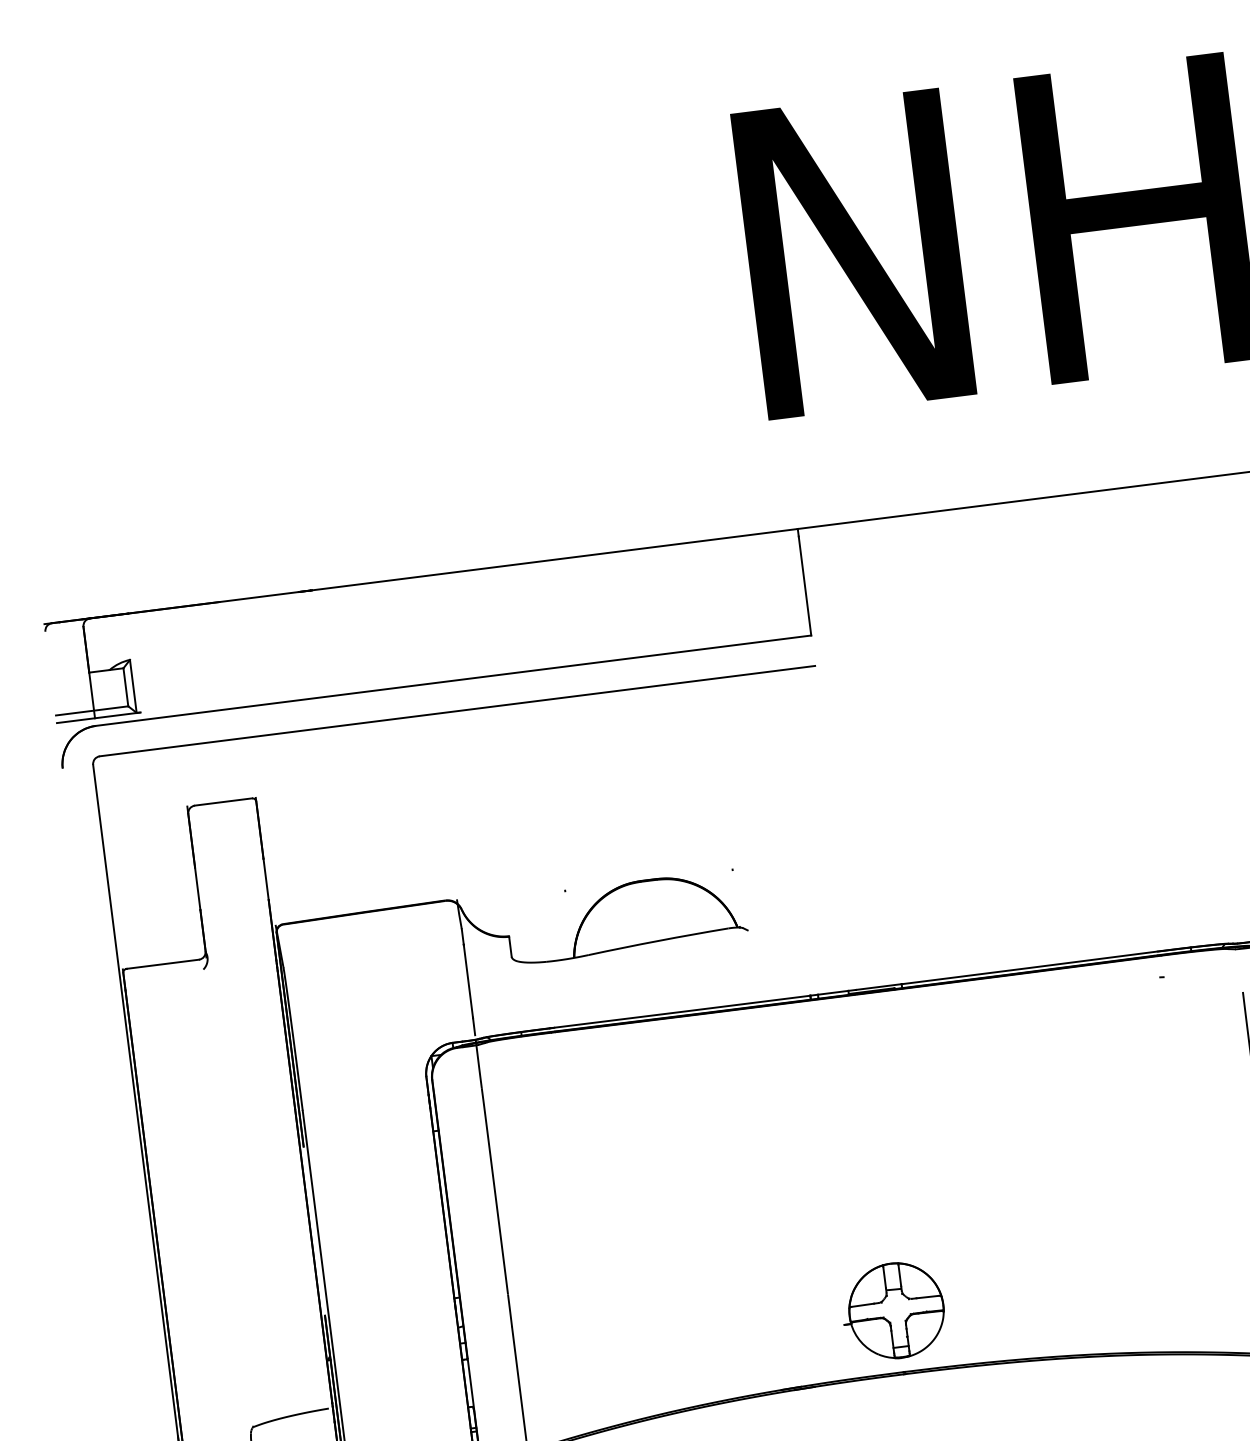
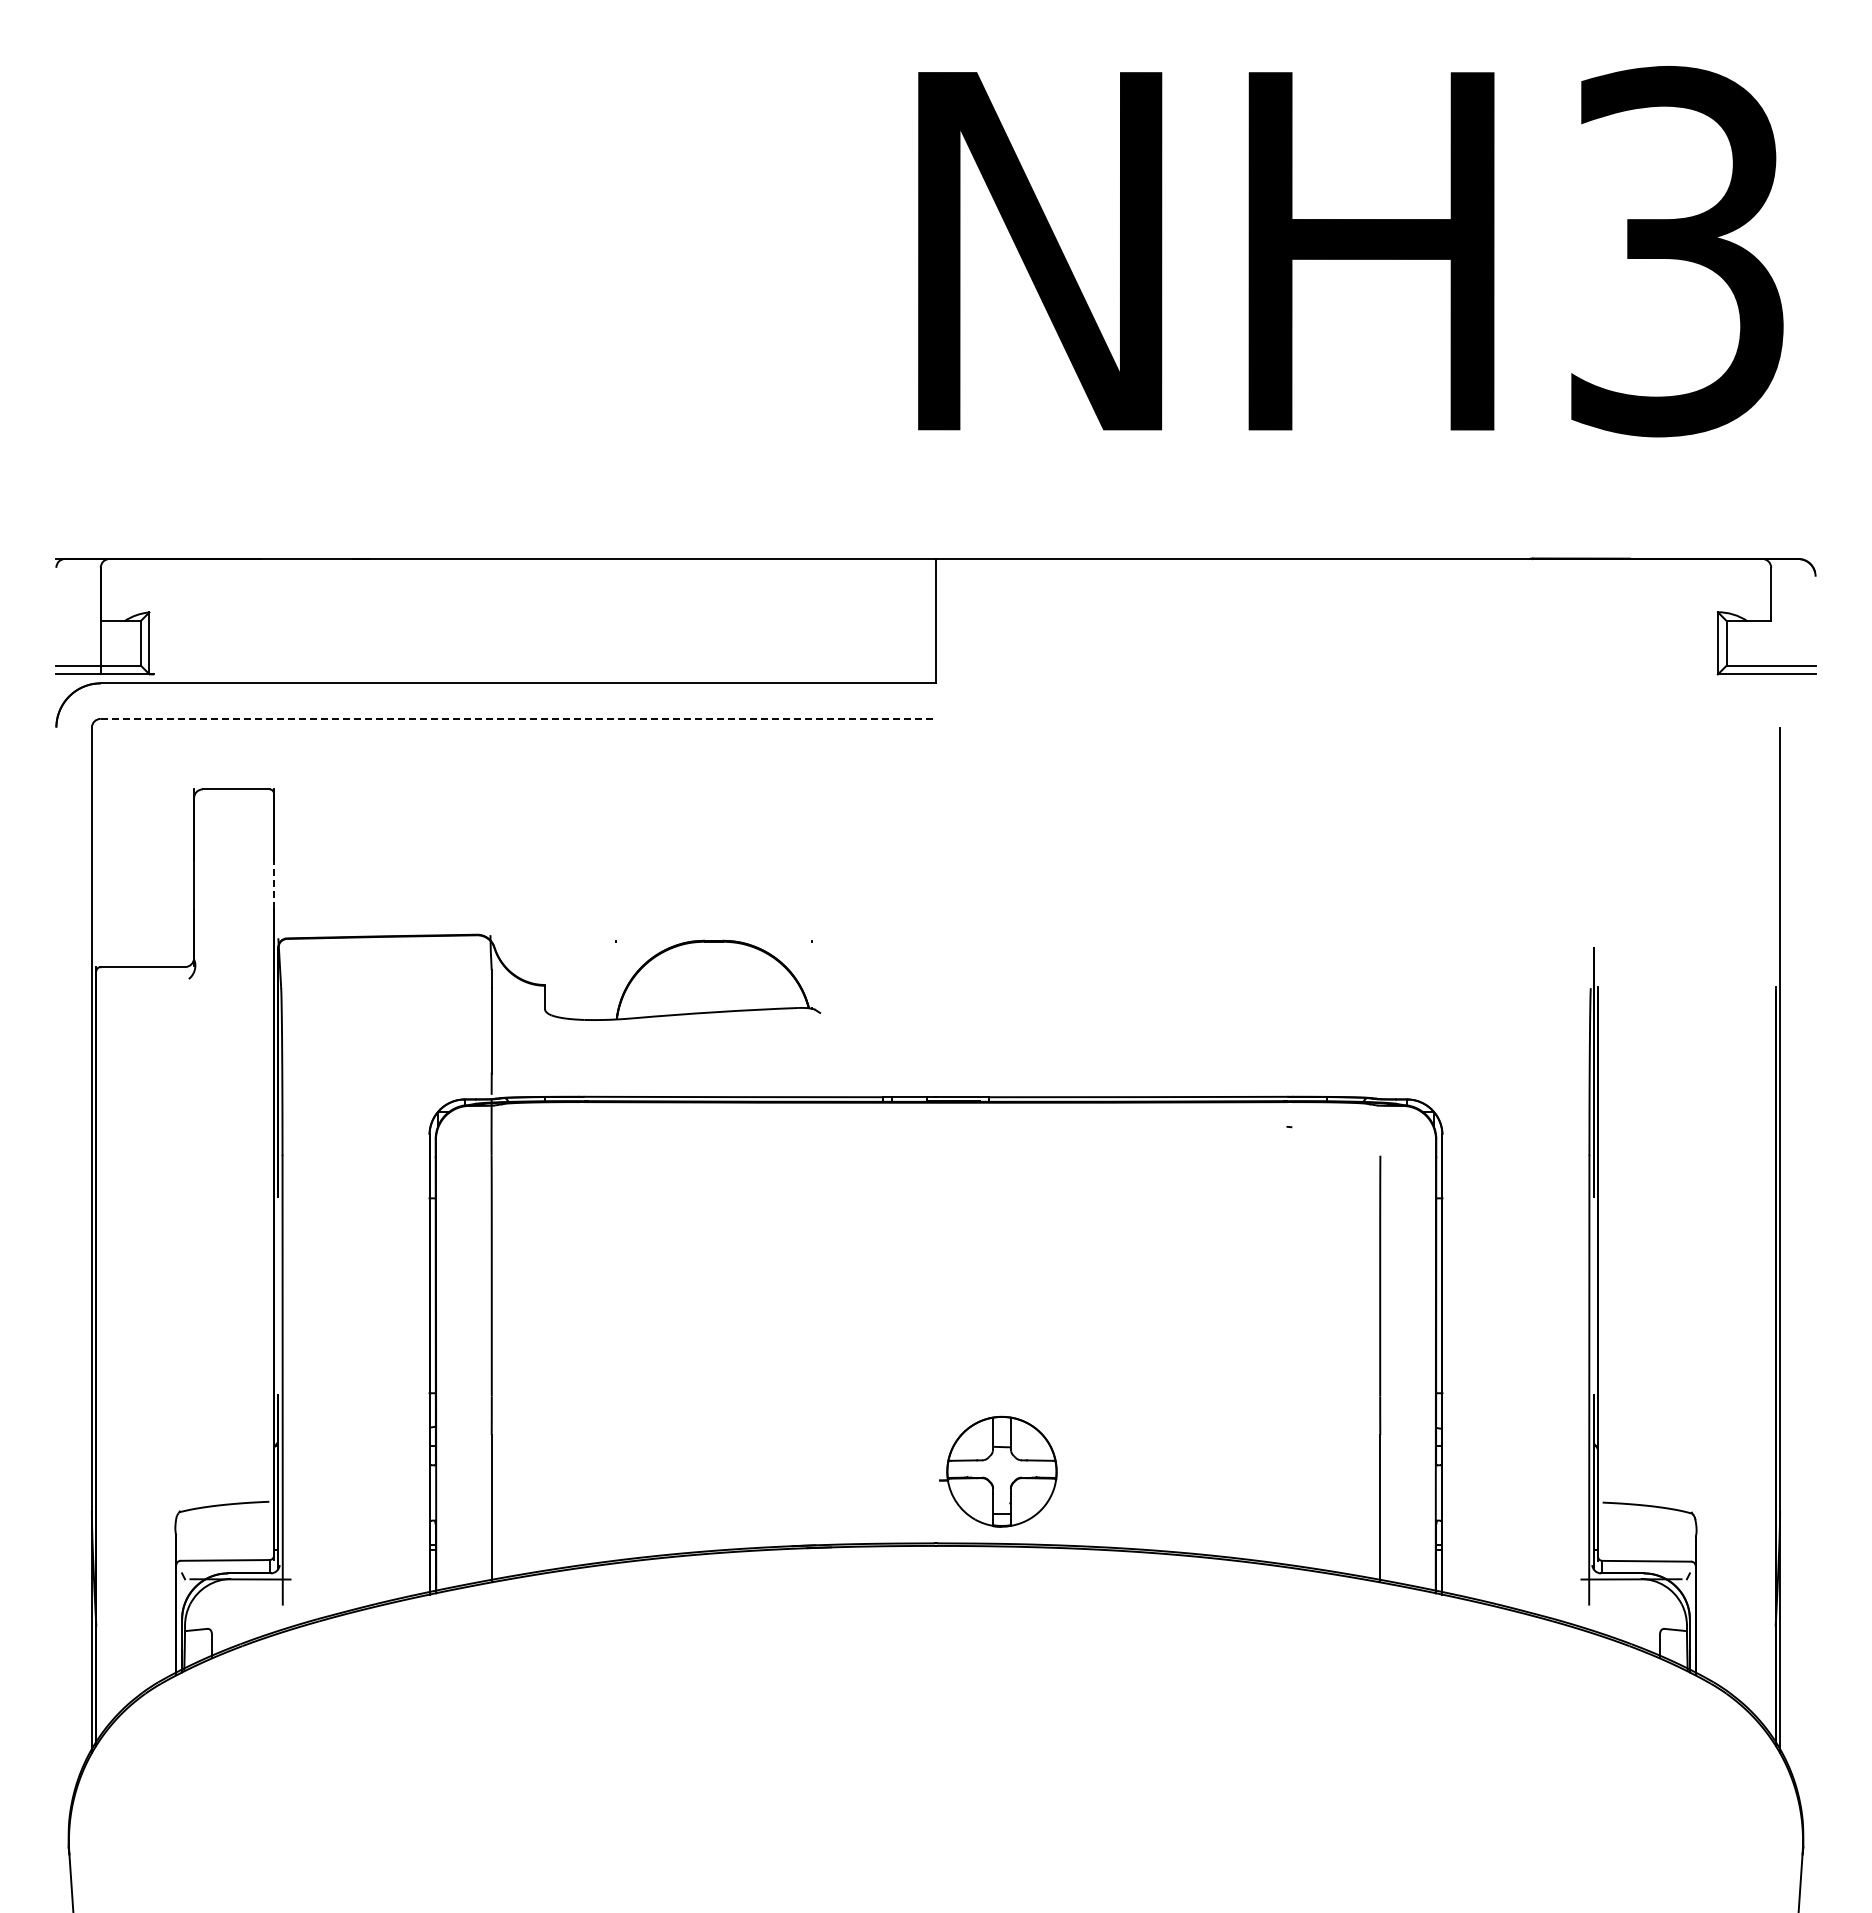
line: (457, 710) -> (518, 718), solid -> dashed
line: (266, 879) -> (274, 884), solid -> dashed
part: (893, 1310) -> (998, 1471), moved

